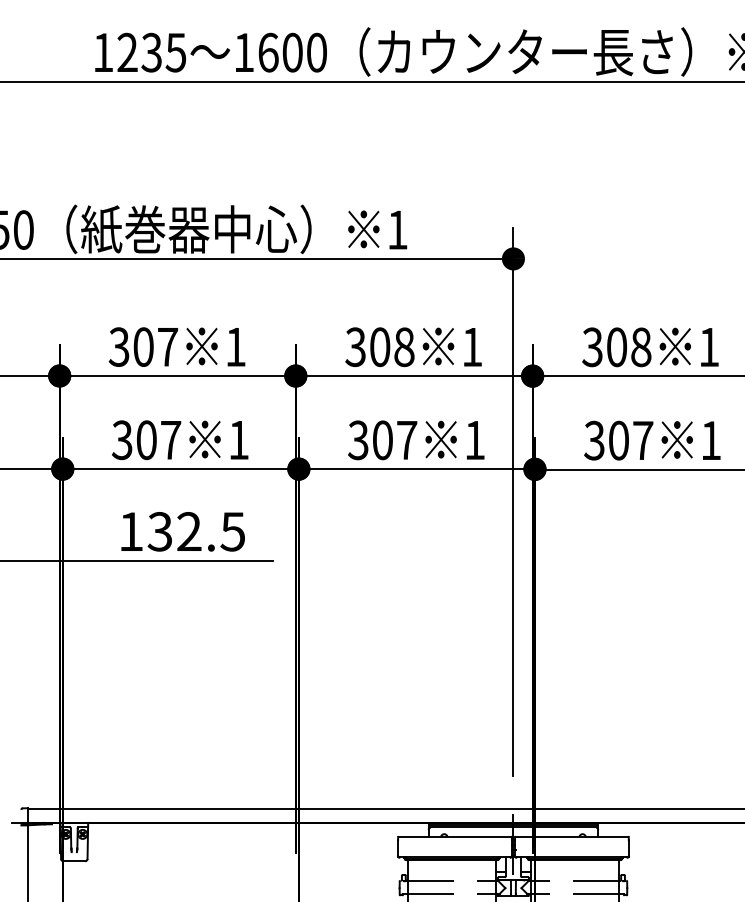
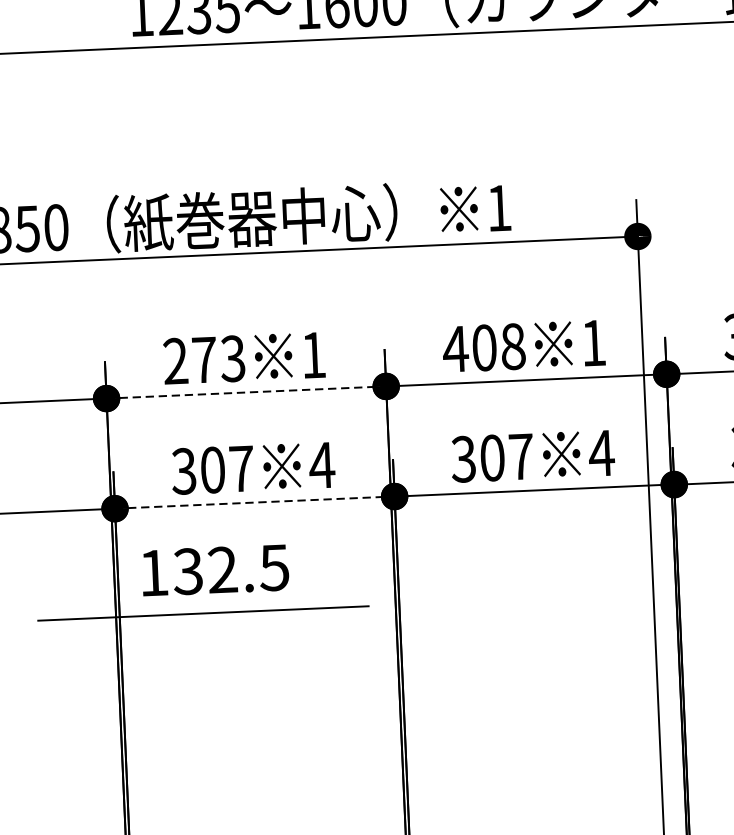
text: (143, 346) -> (204, 359), 307 -> 273
text: (355, 347) -> (455, 349), 308 -> 408
line: (178, 376) -> (247, 393), solid -> dashed
text: (238, 440) -> (321, 465), 1 -> 4
text: (474, 440) -> (601, 453), 1 -> 4
line: (181, 469) -> (255, 503), solid -> dashed
text: (182, 531) -> (214, 570), moved

